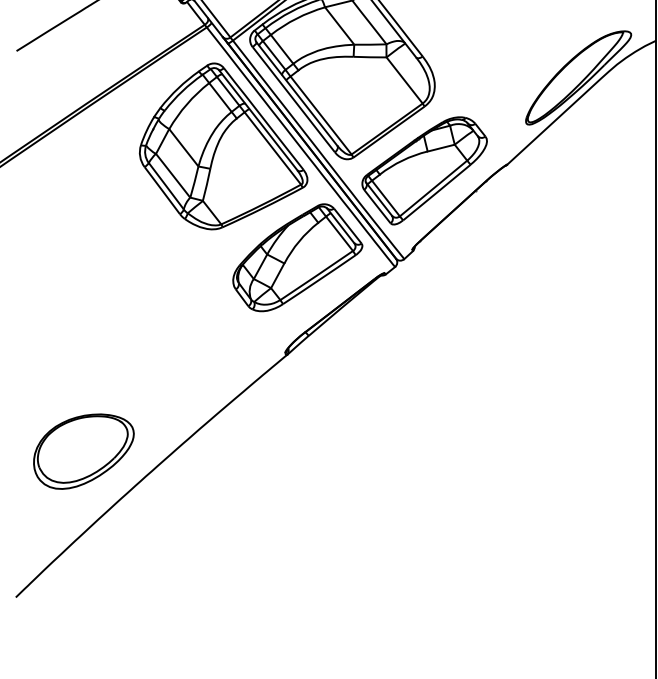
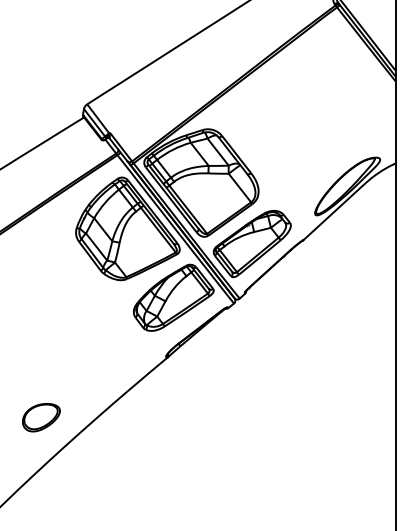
part: (84, 451) -> (41, 417), size x0.6

